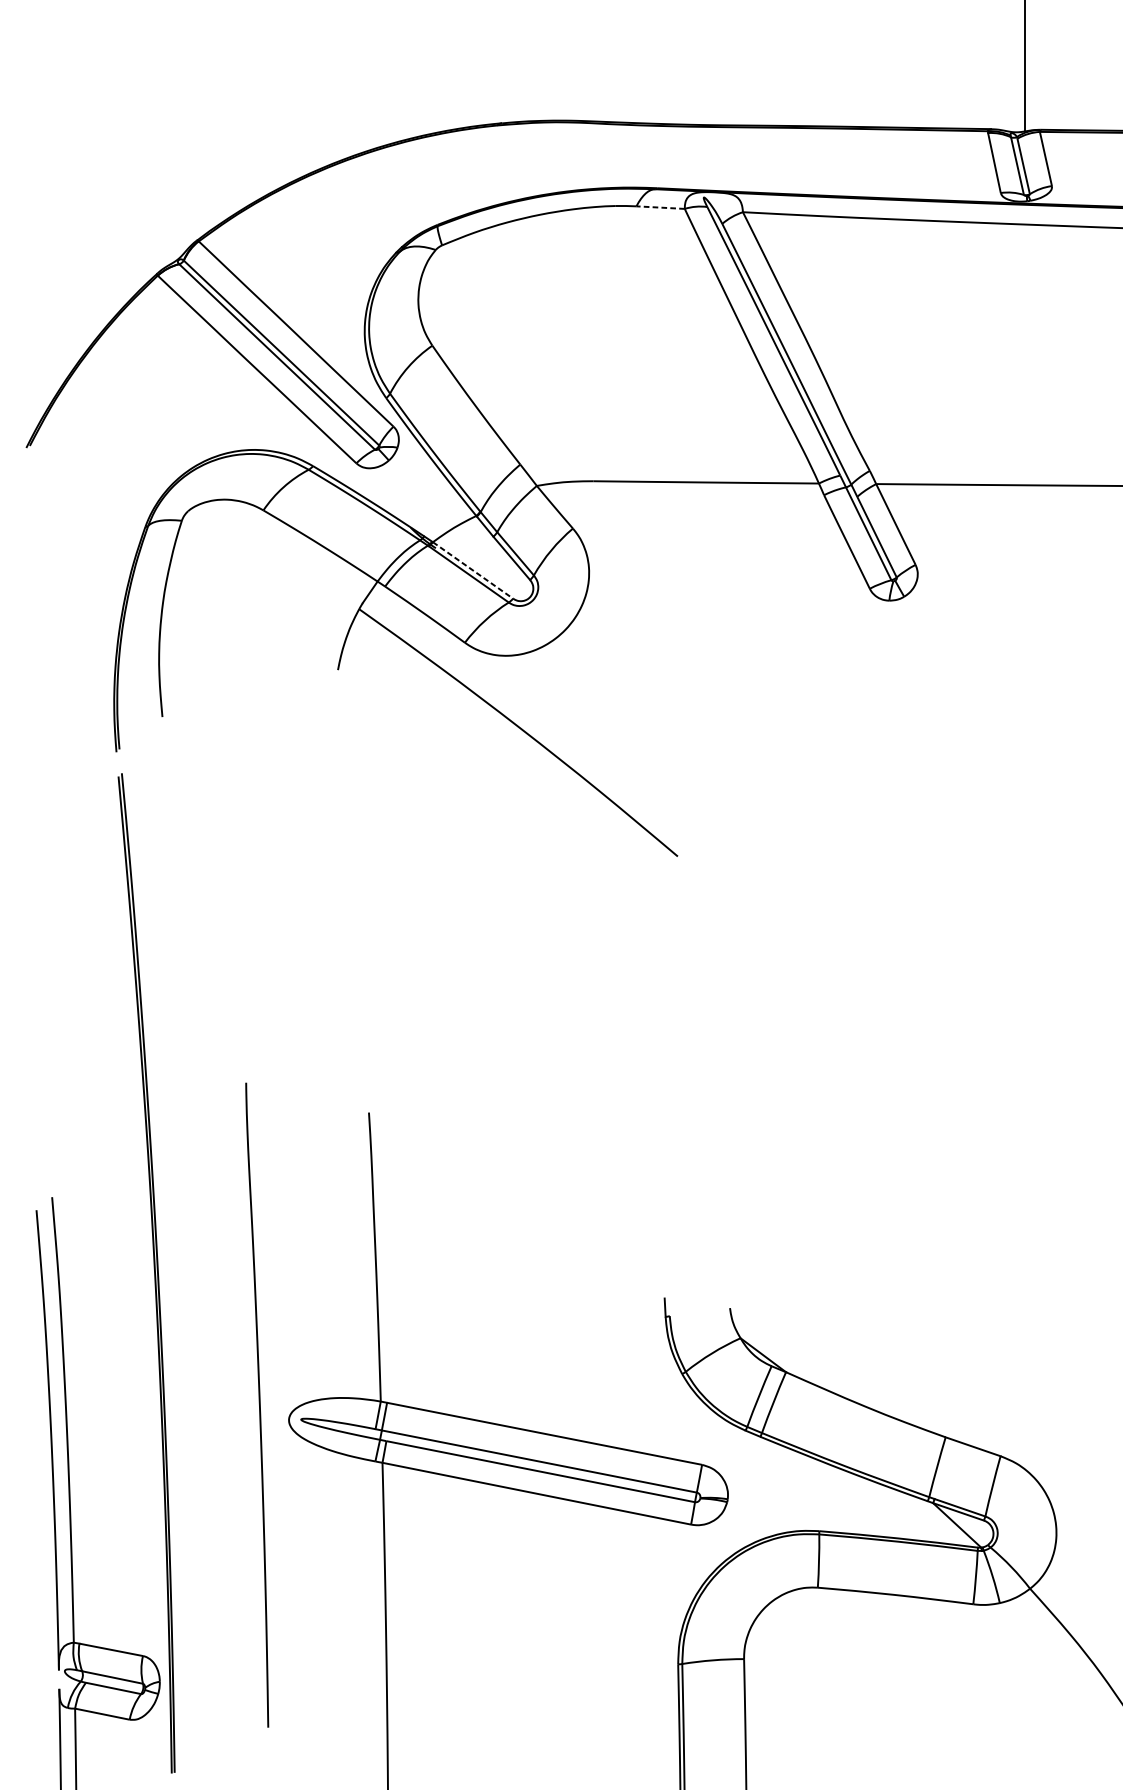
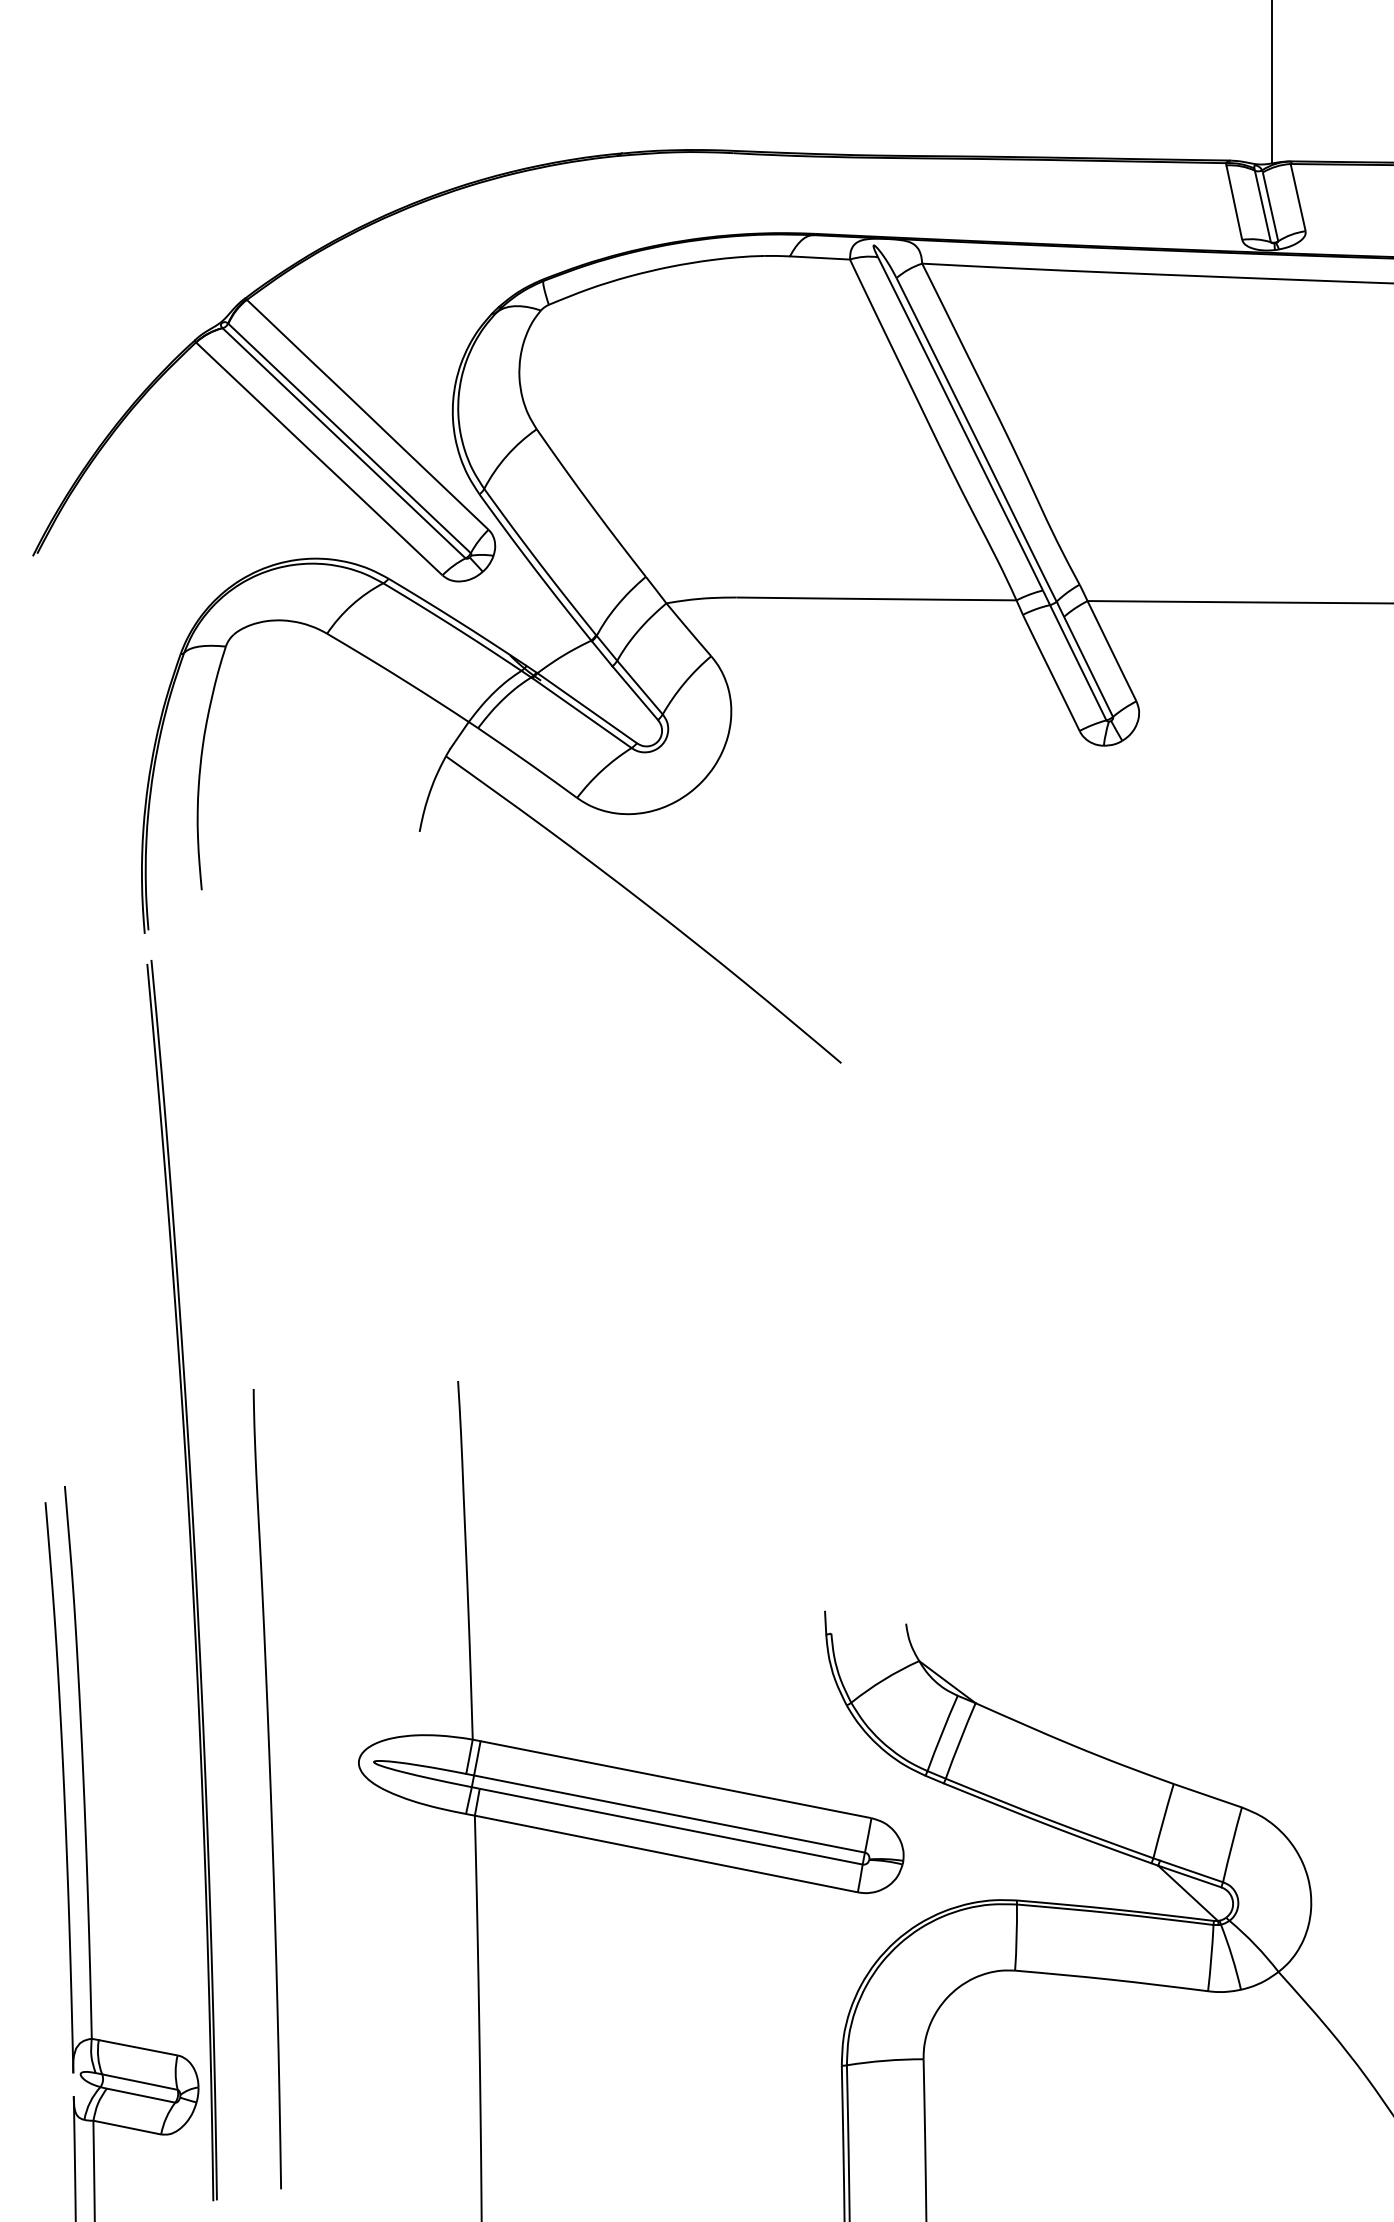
line: (660, 207) -> (819, 257), dashed -> solid
line: (473, 570) -> (587, 708), dashed -> solid
curve: (258, 1405) -> (269, 1789), moved

